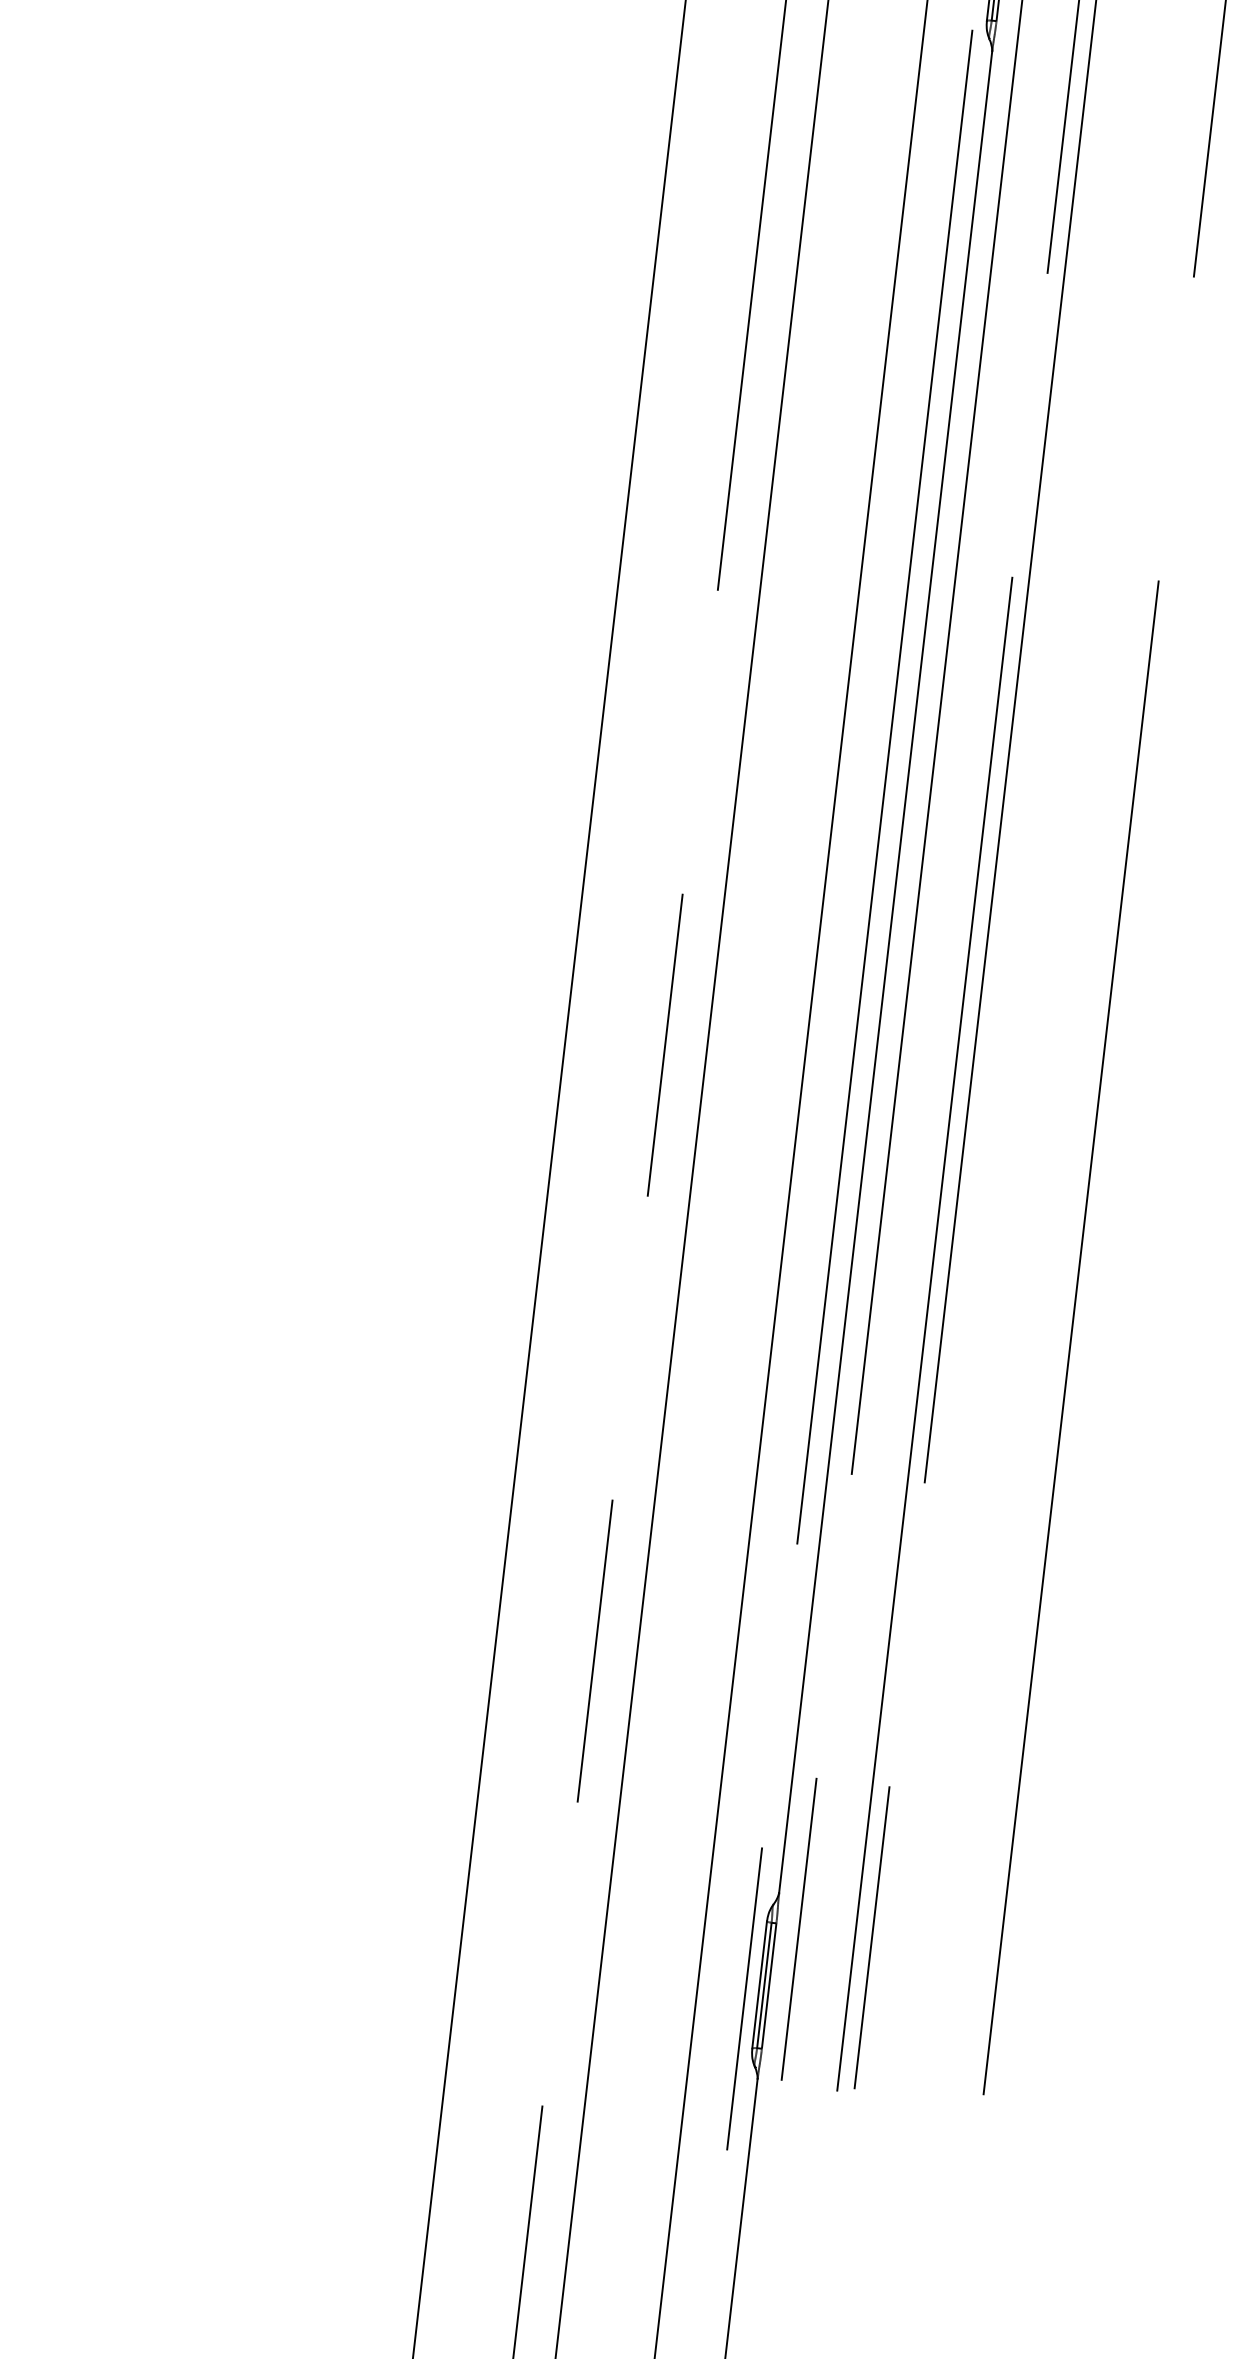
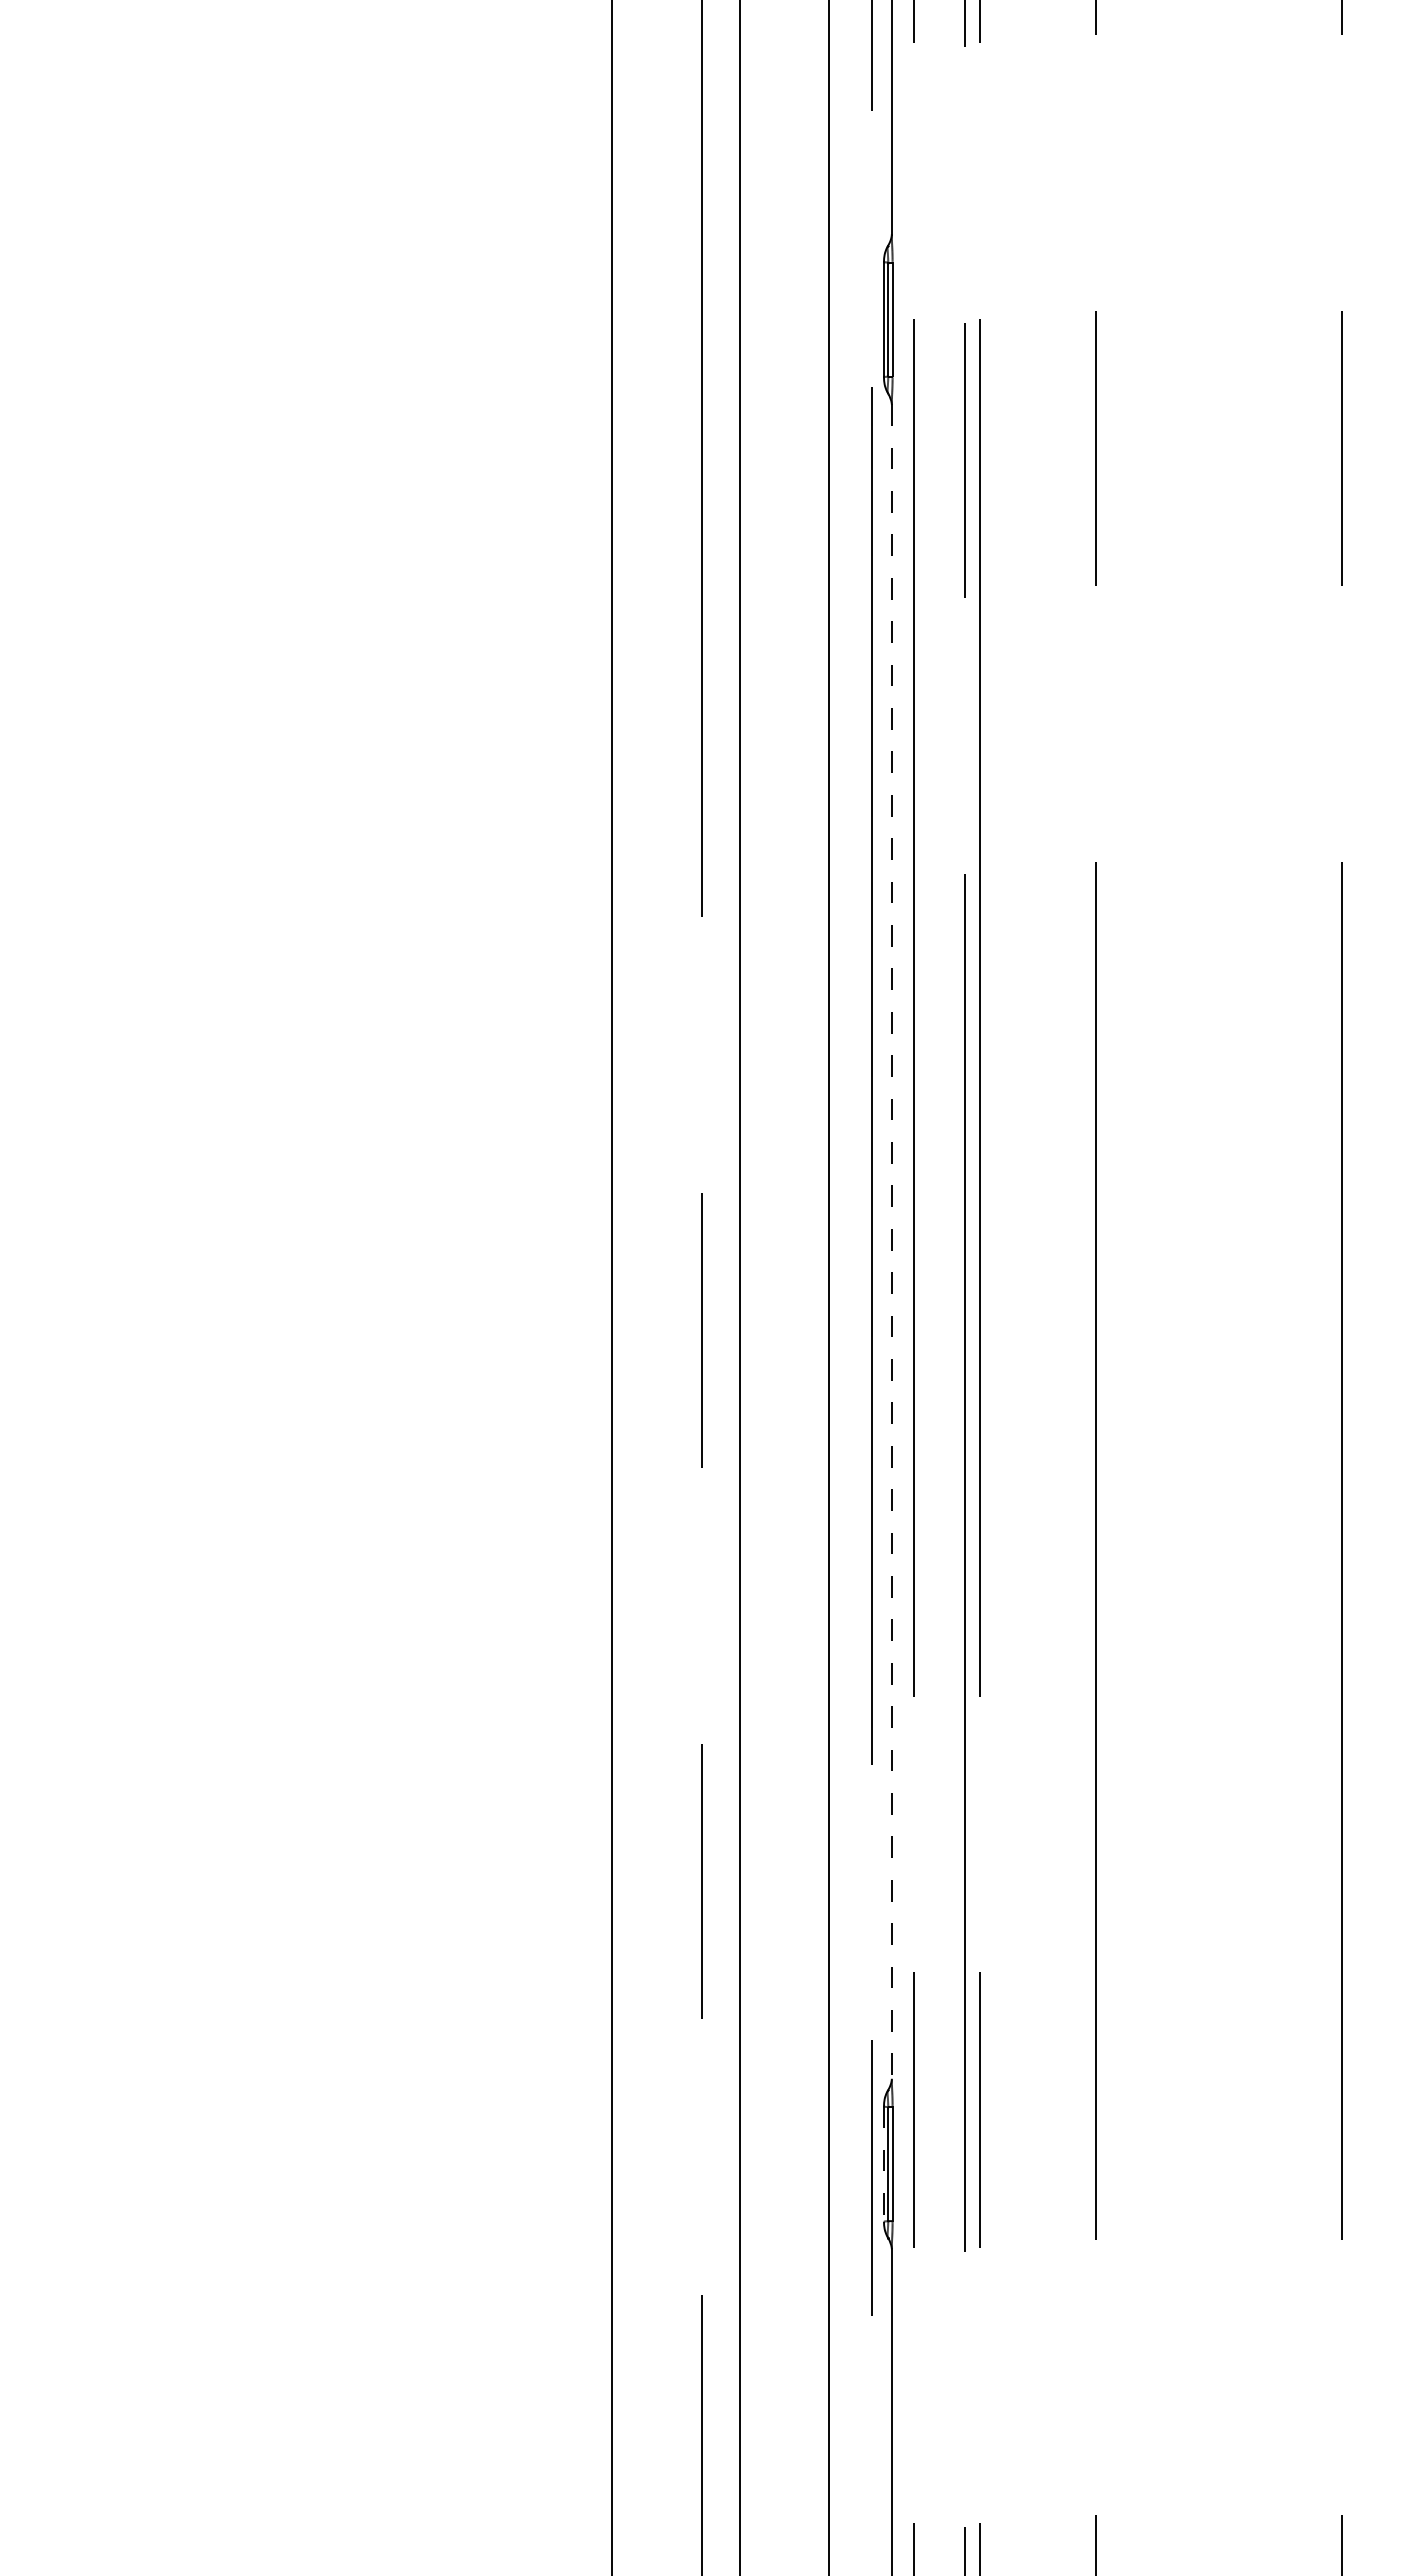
line: (885, 971) -> (891, 1241), solid -> dashed
line: (759, 1985) -> (883, 2164), solid -> dashed

